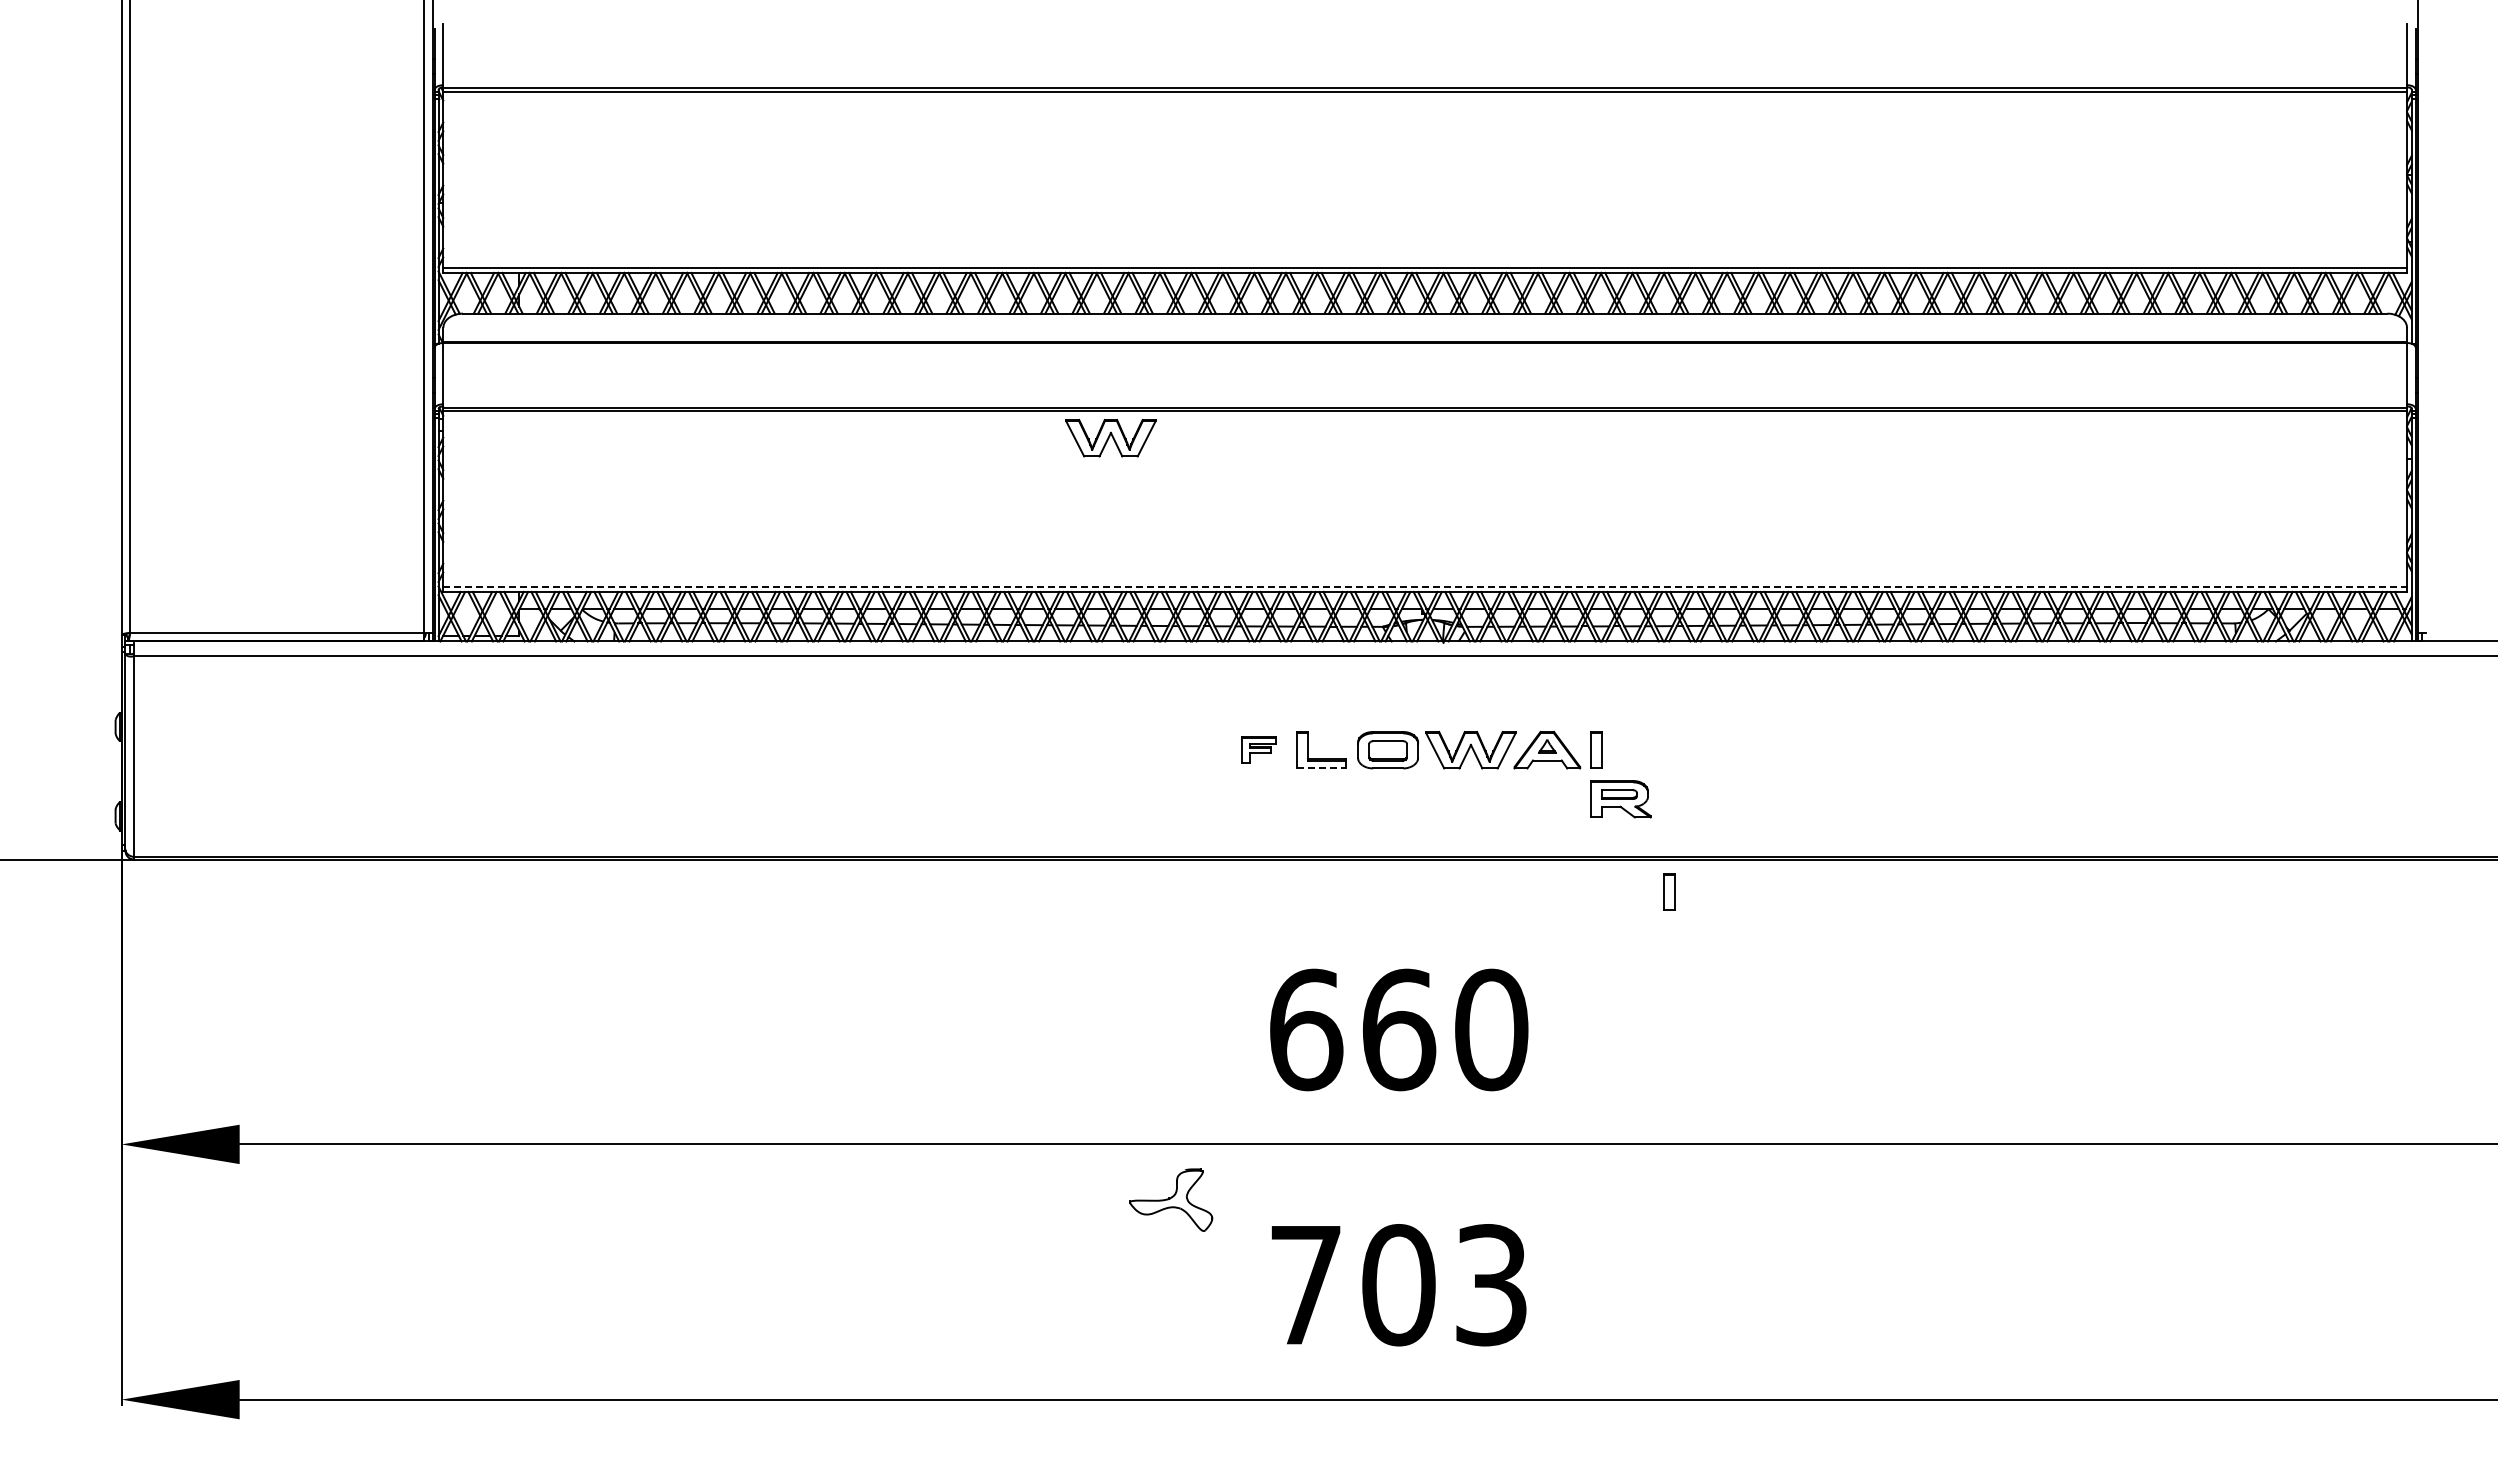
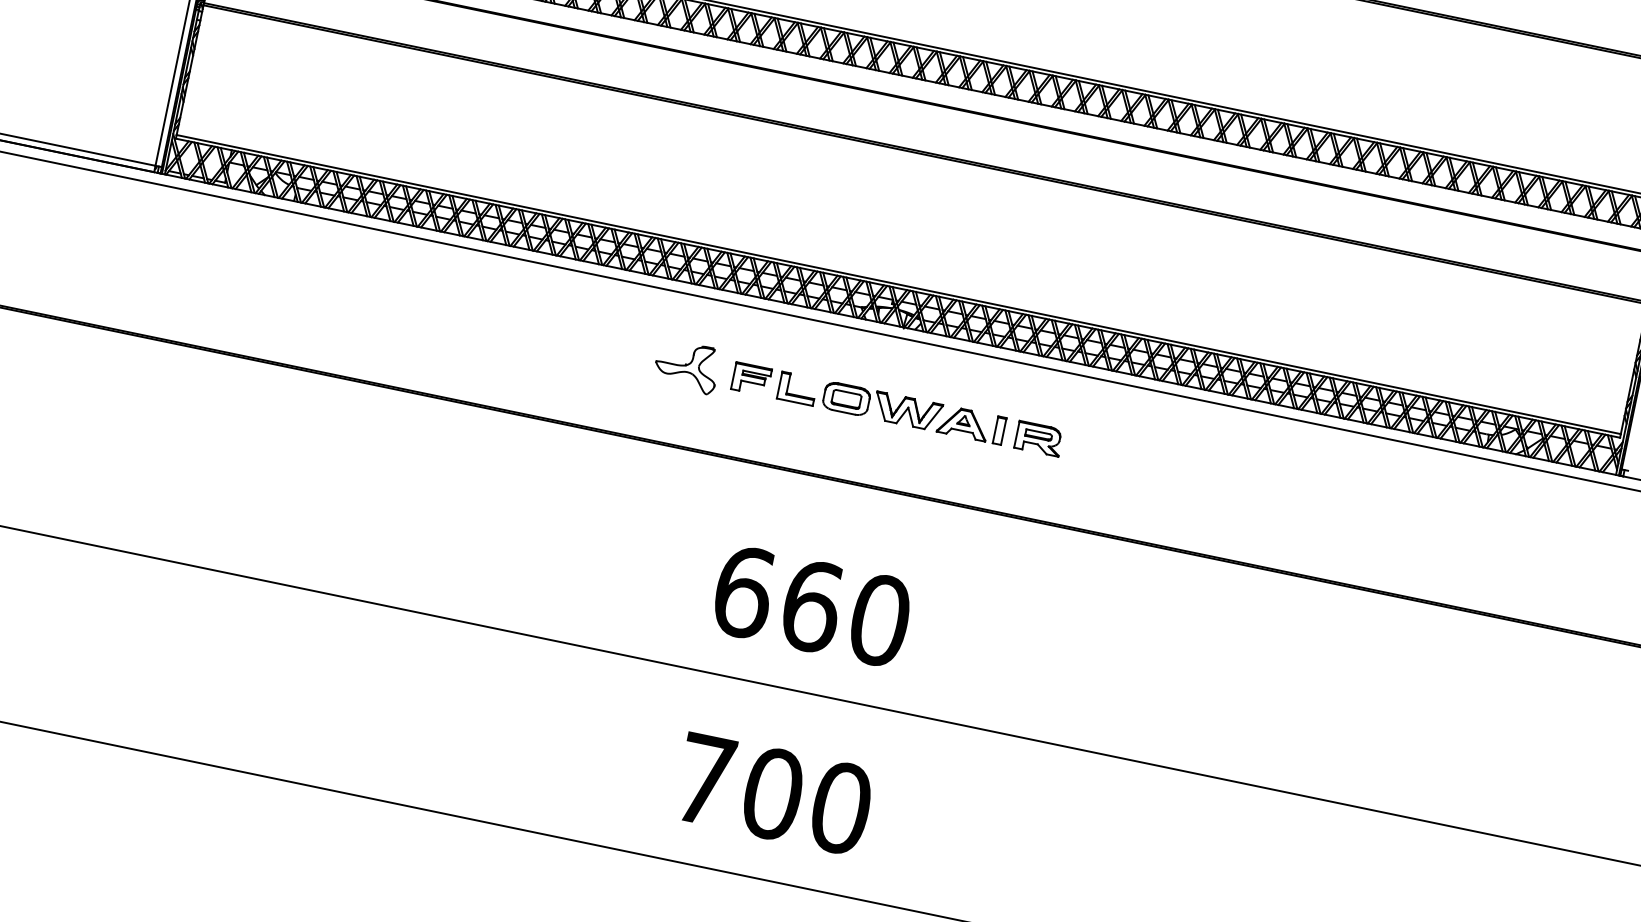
part: (1110, 438) -> (689, 127), removed
line: (1425, 586) -> (899, 284), dashed -> solid
part: (1258, 749) -> (751, 378), size x1.43
line: (1321, 768) -> (794, 402), dashed -> solid
part: (1620, 799) -> (1038, 438), moved
part: (1669, 891) -> (1032, 545), removed
part: (1171, 1199) -> (687, 366), moved
text: (1491, 1285) -> (841, 808), 703 -> 700

